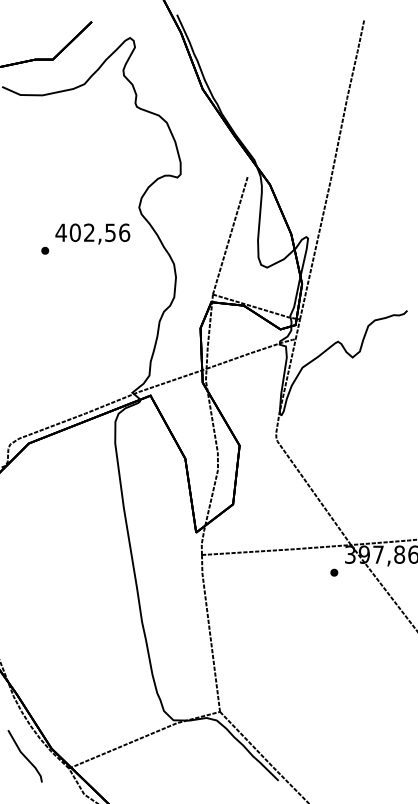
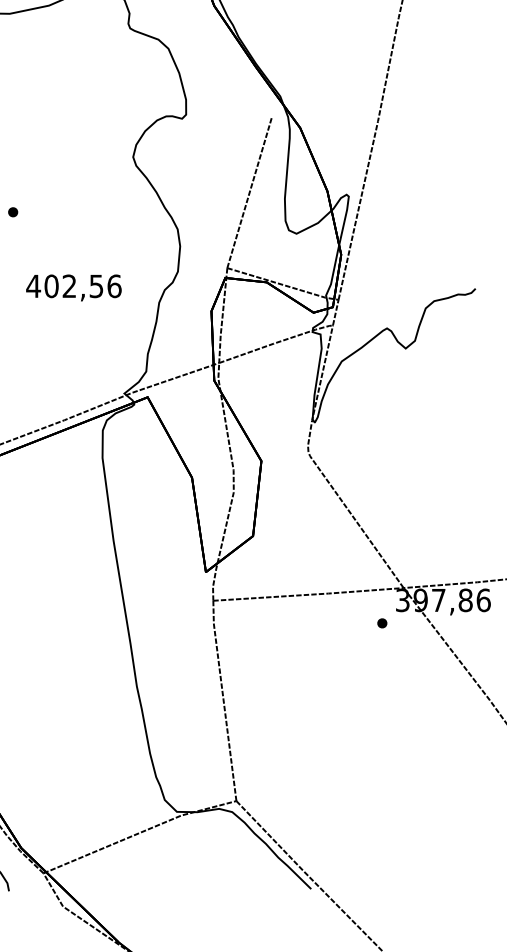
text: (92, 233) -> (73, 287), moved

